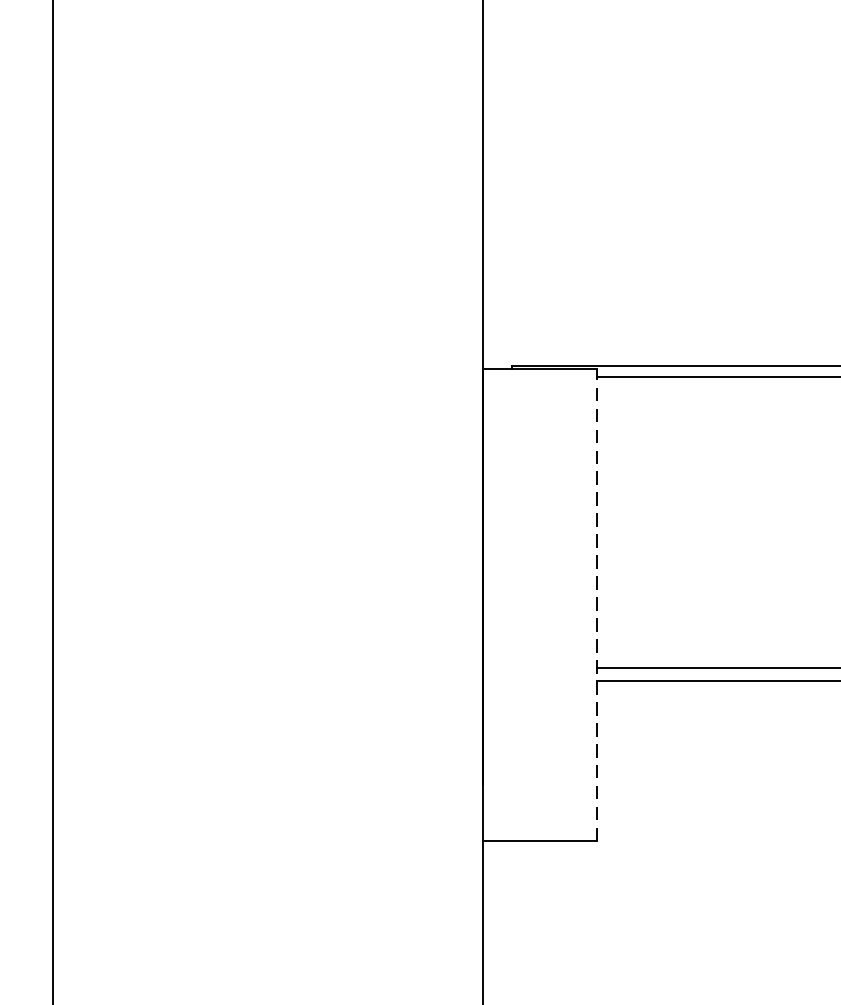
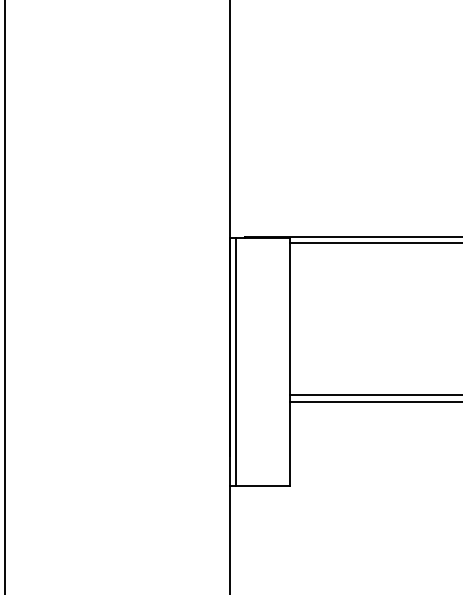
line: (493, 605) -> (235, 362), added
line: (598, 605) -> (290, 362), dashed -> solid

